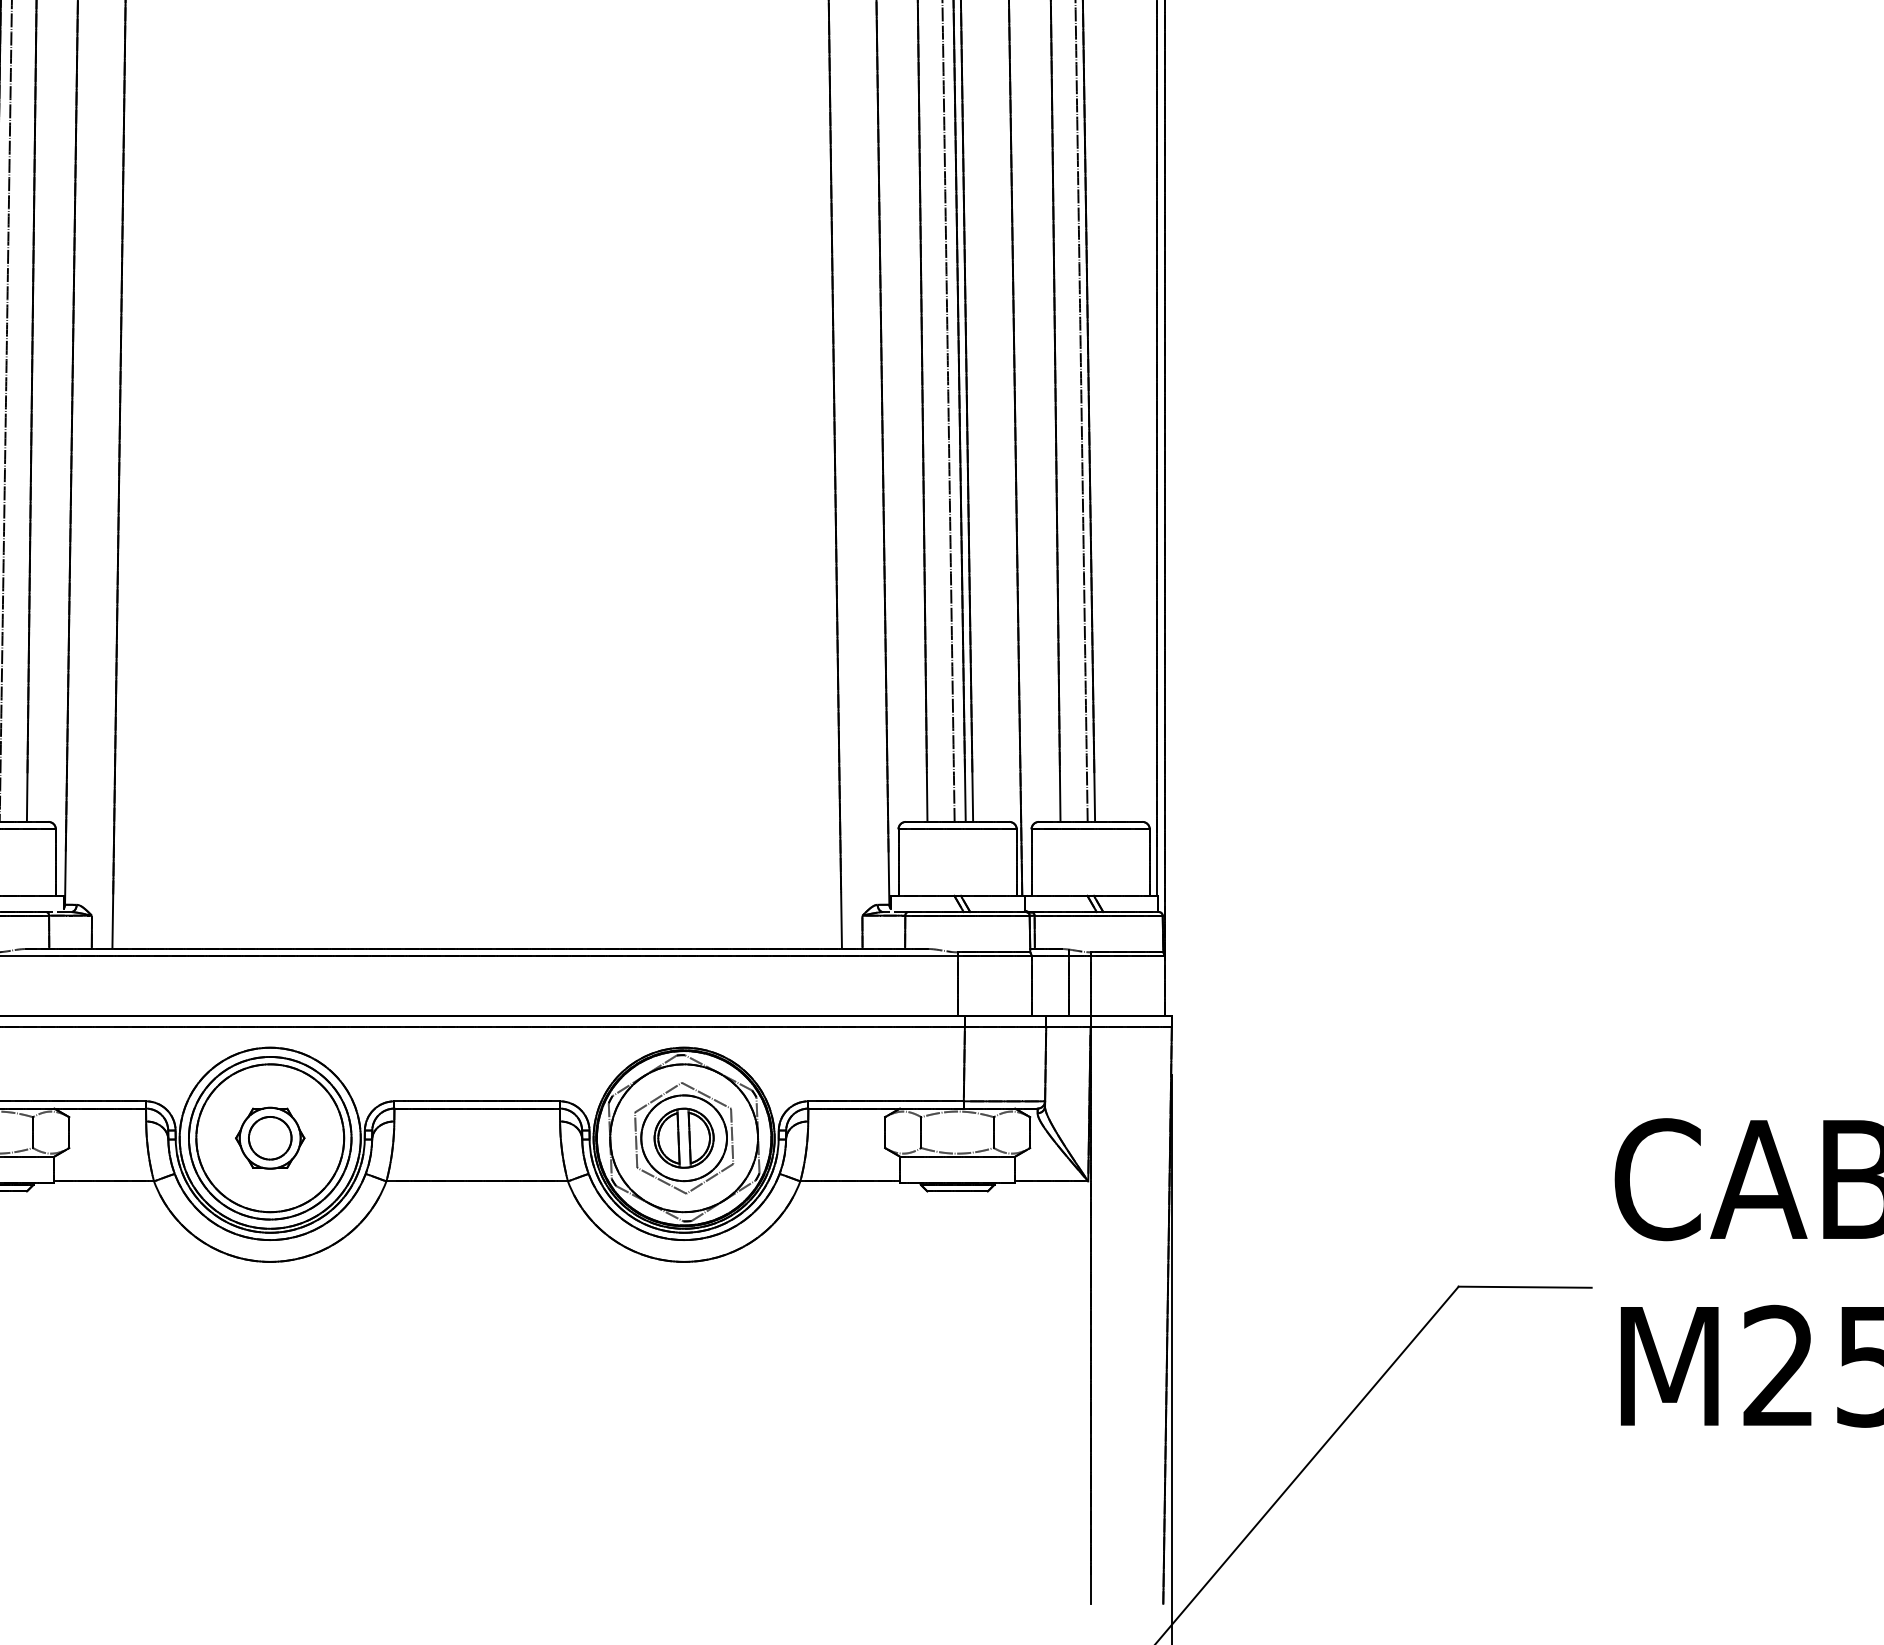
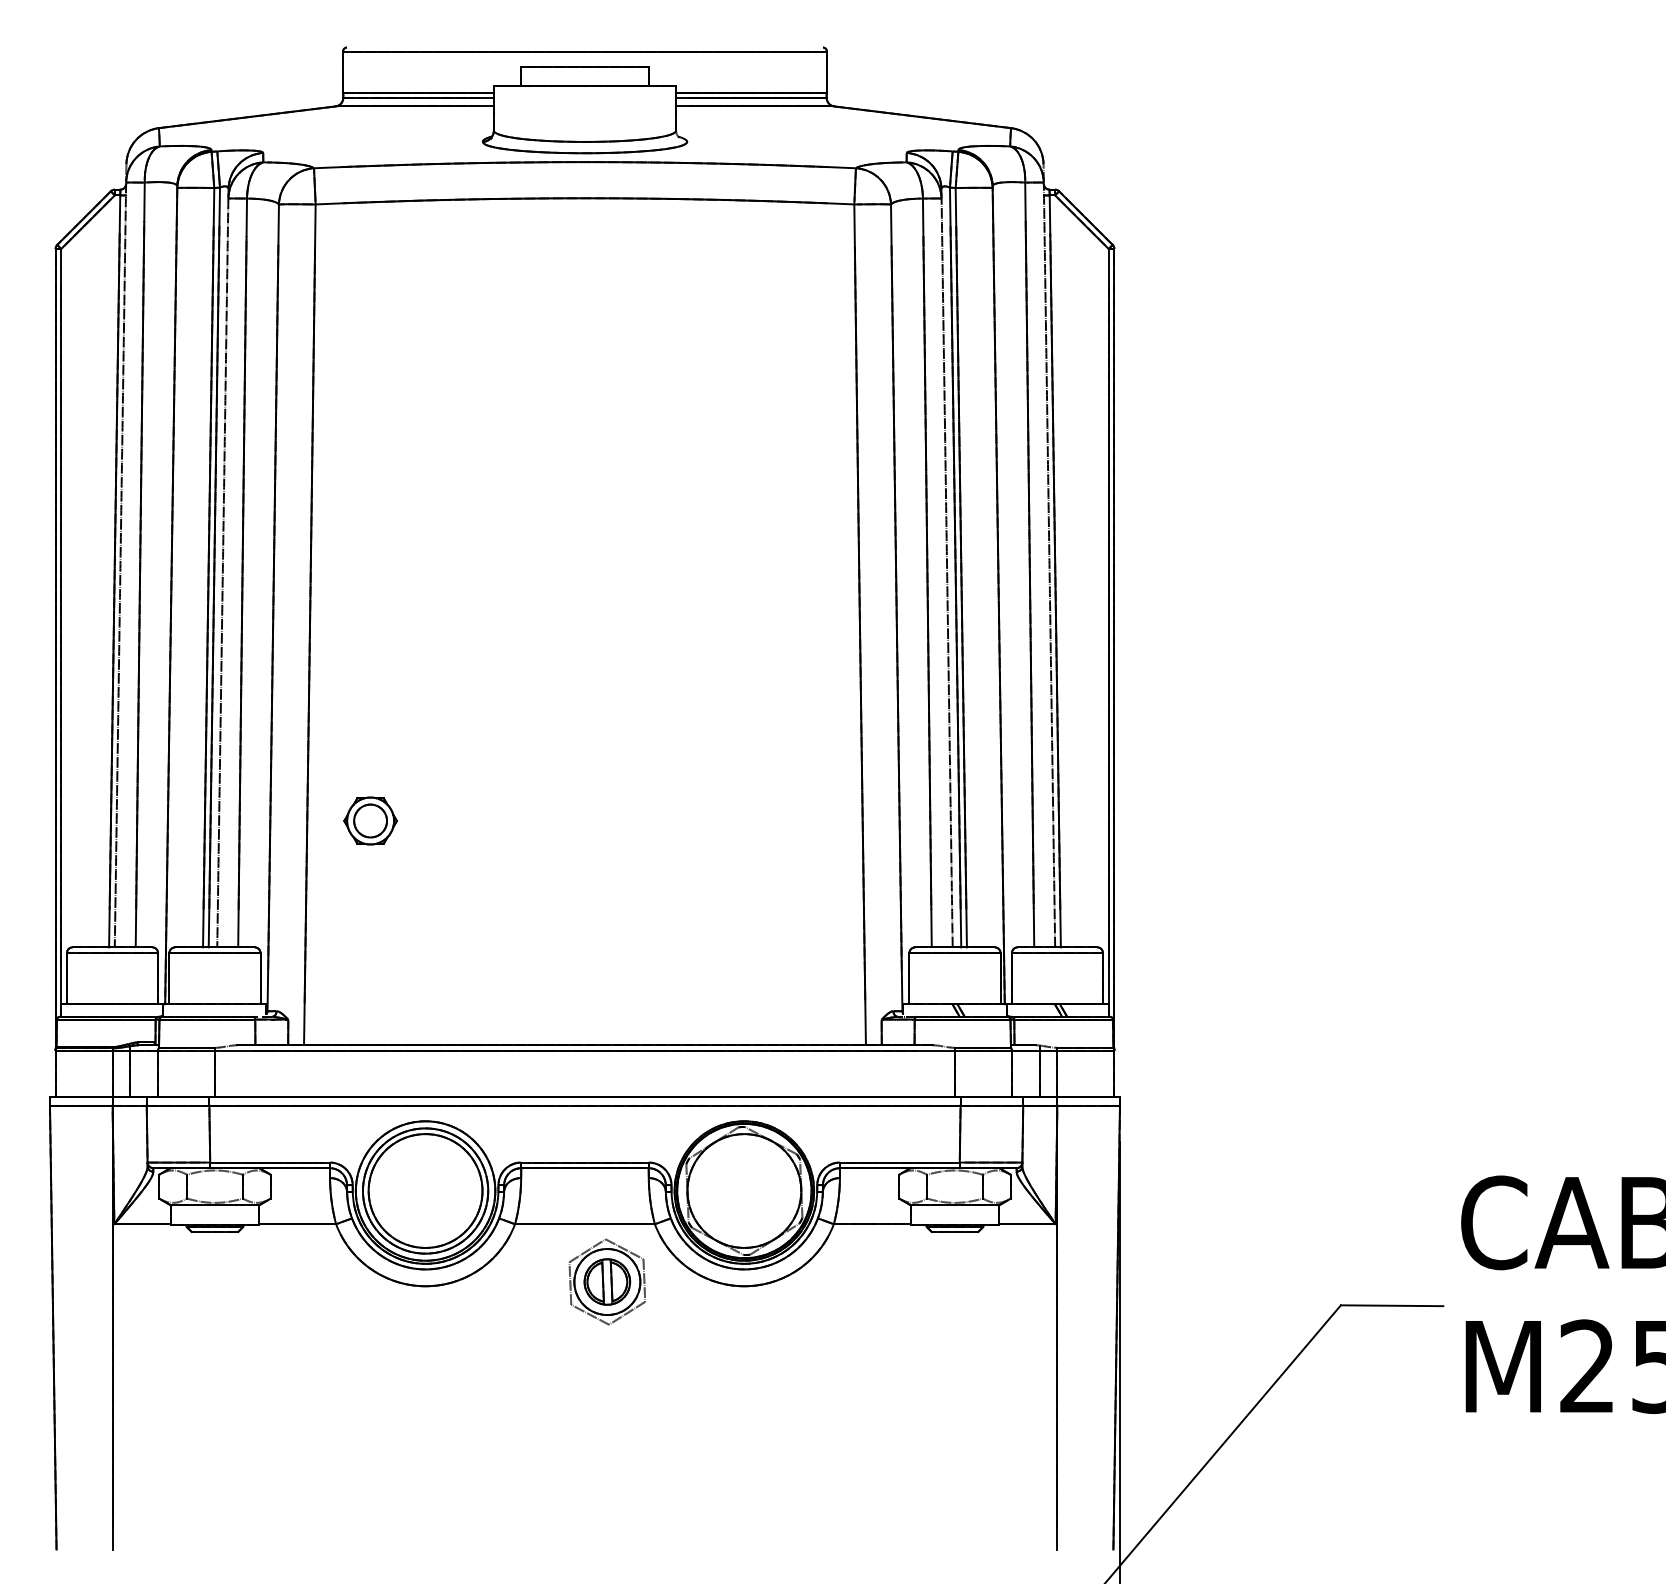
part: (270, 1137) -> (370, 820), moved
part: (683, 1137) -> (606, 1281), moved

